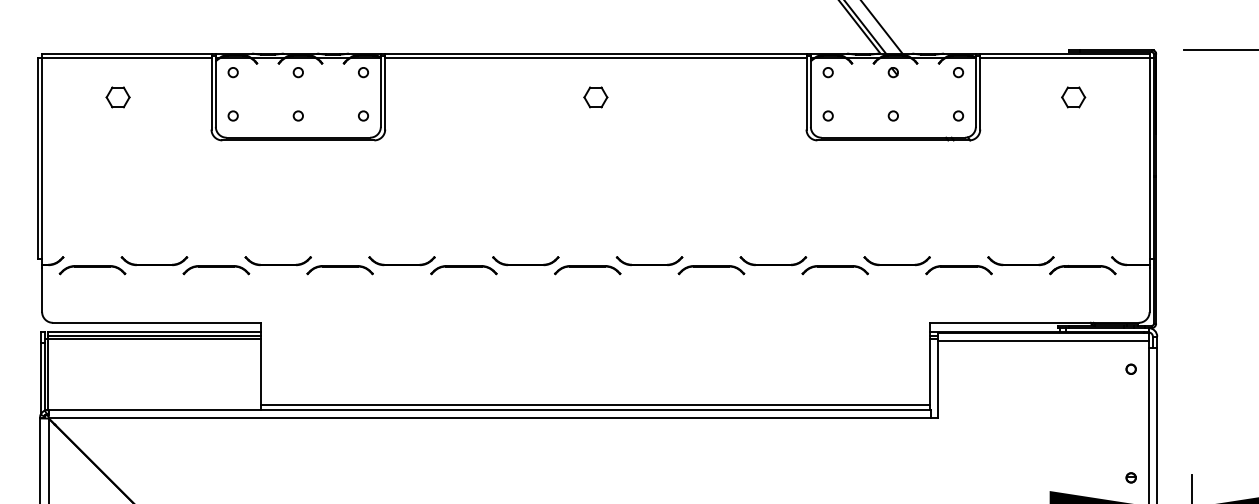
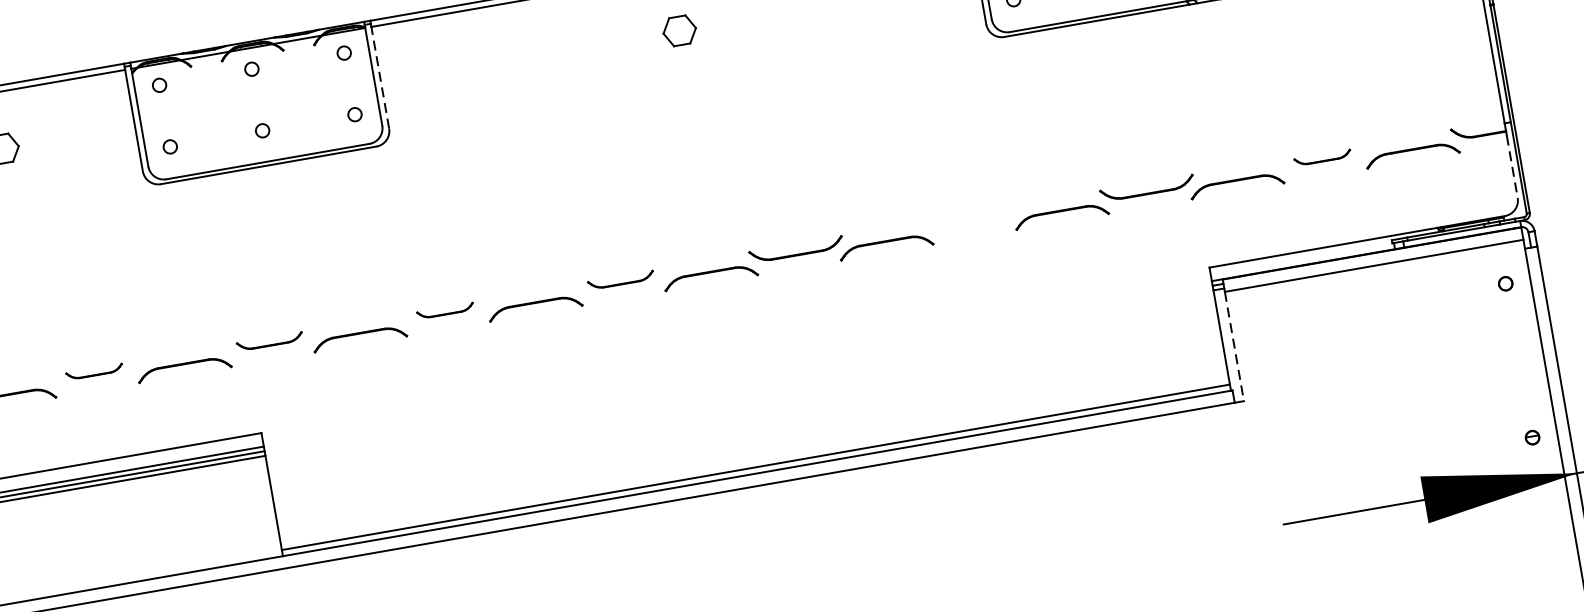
line: (385, 93) -> (380, 77), solid -> dashed
part: (154, 260) -> (94, 371), size x0.6
part: (277, 261) -> (269, 342), size x0.7
part: (401, 261) -> (444, 311), size x0.6
part: (525, 261) -> (620, 280), size x0.7
part: (773, 261) -> (972, 219), removed
part: (1020, 261) -> (1322, 158), size x0.6
line: (1149, 290) -> (1512, 167), solid -> dashed
line: (937, 379) -> (1233, 346), solid -> dashed

